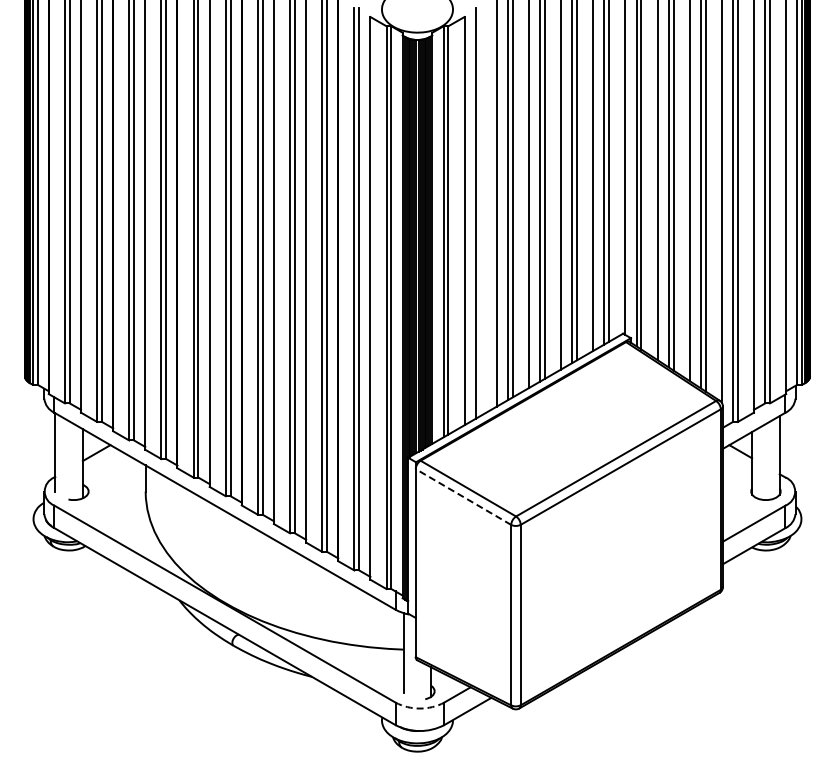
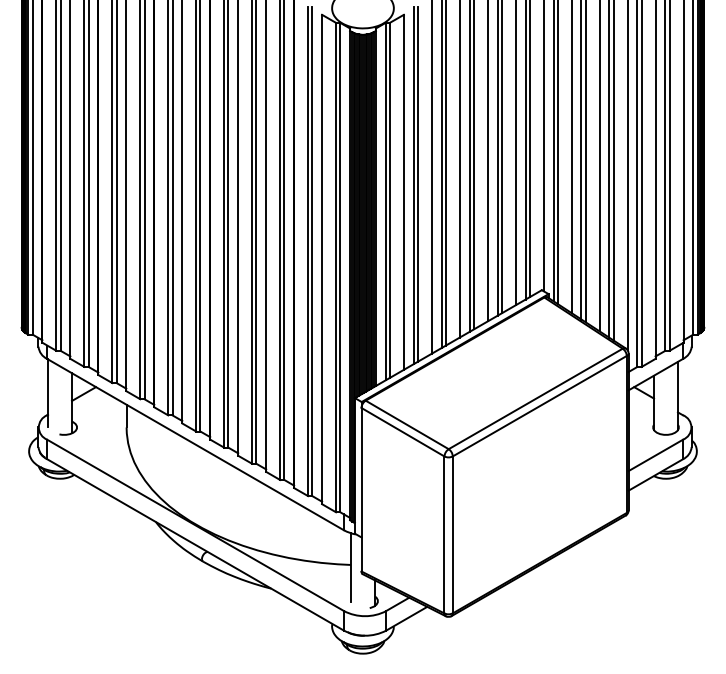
line: (480, 211) -> (417, 183), added
line: (463, 496) -> (403, 431), dashed -> solid
arc: (419, 708) -> (364, 616), dashed -> solid

